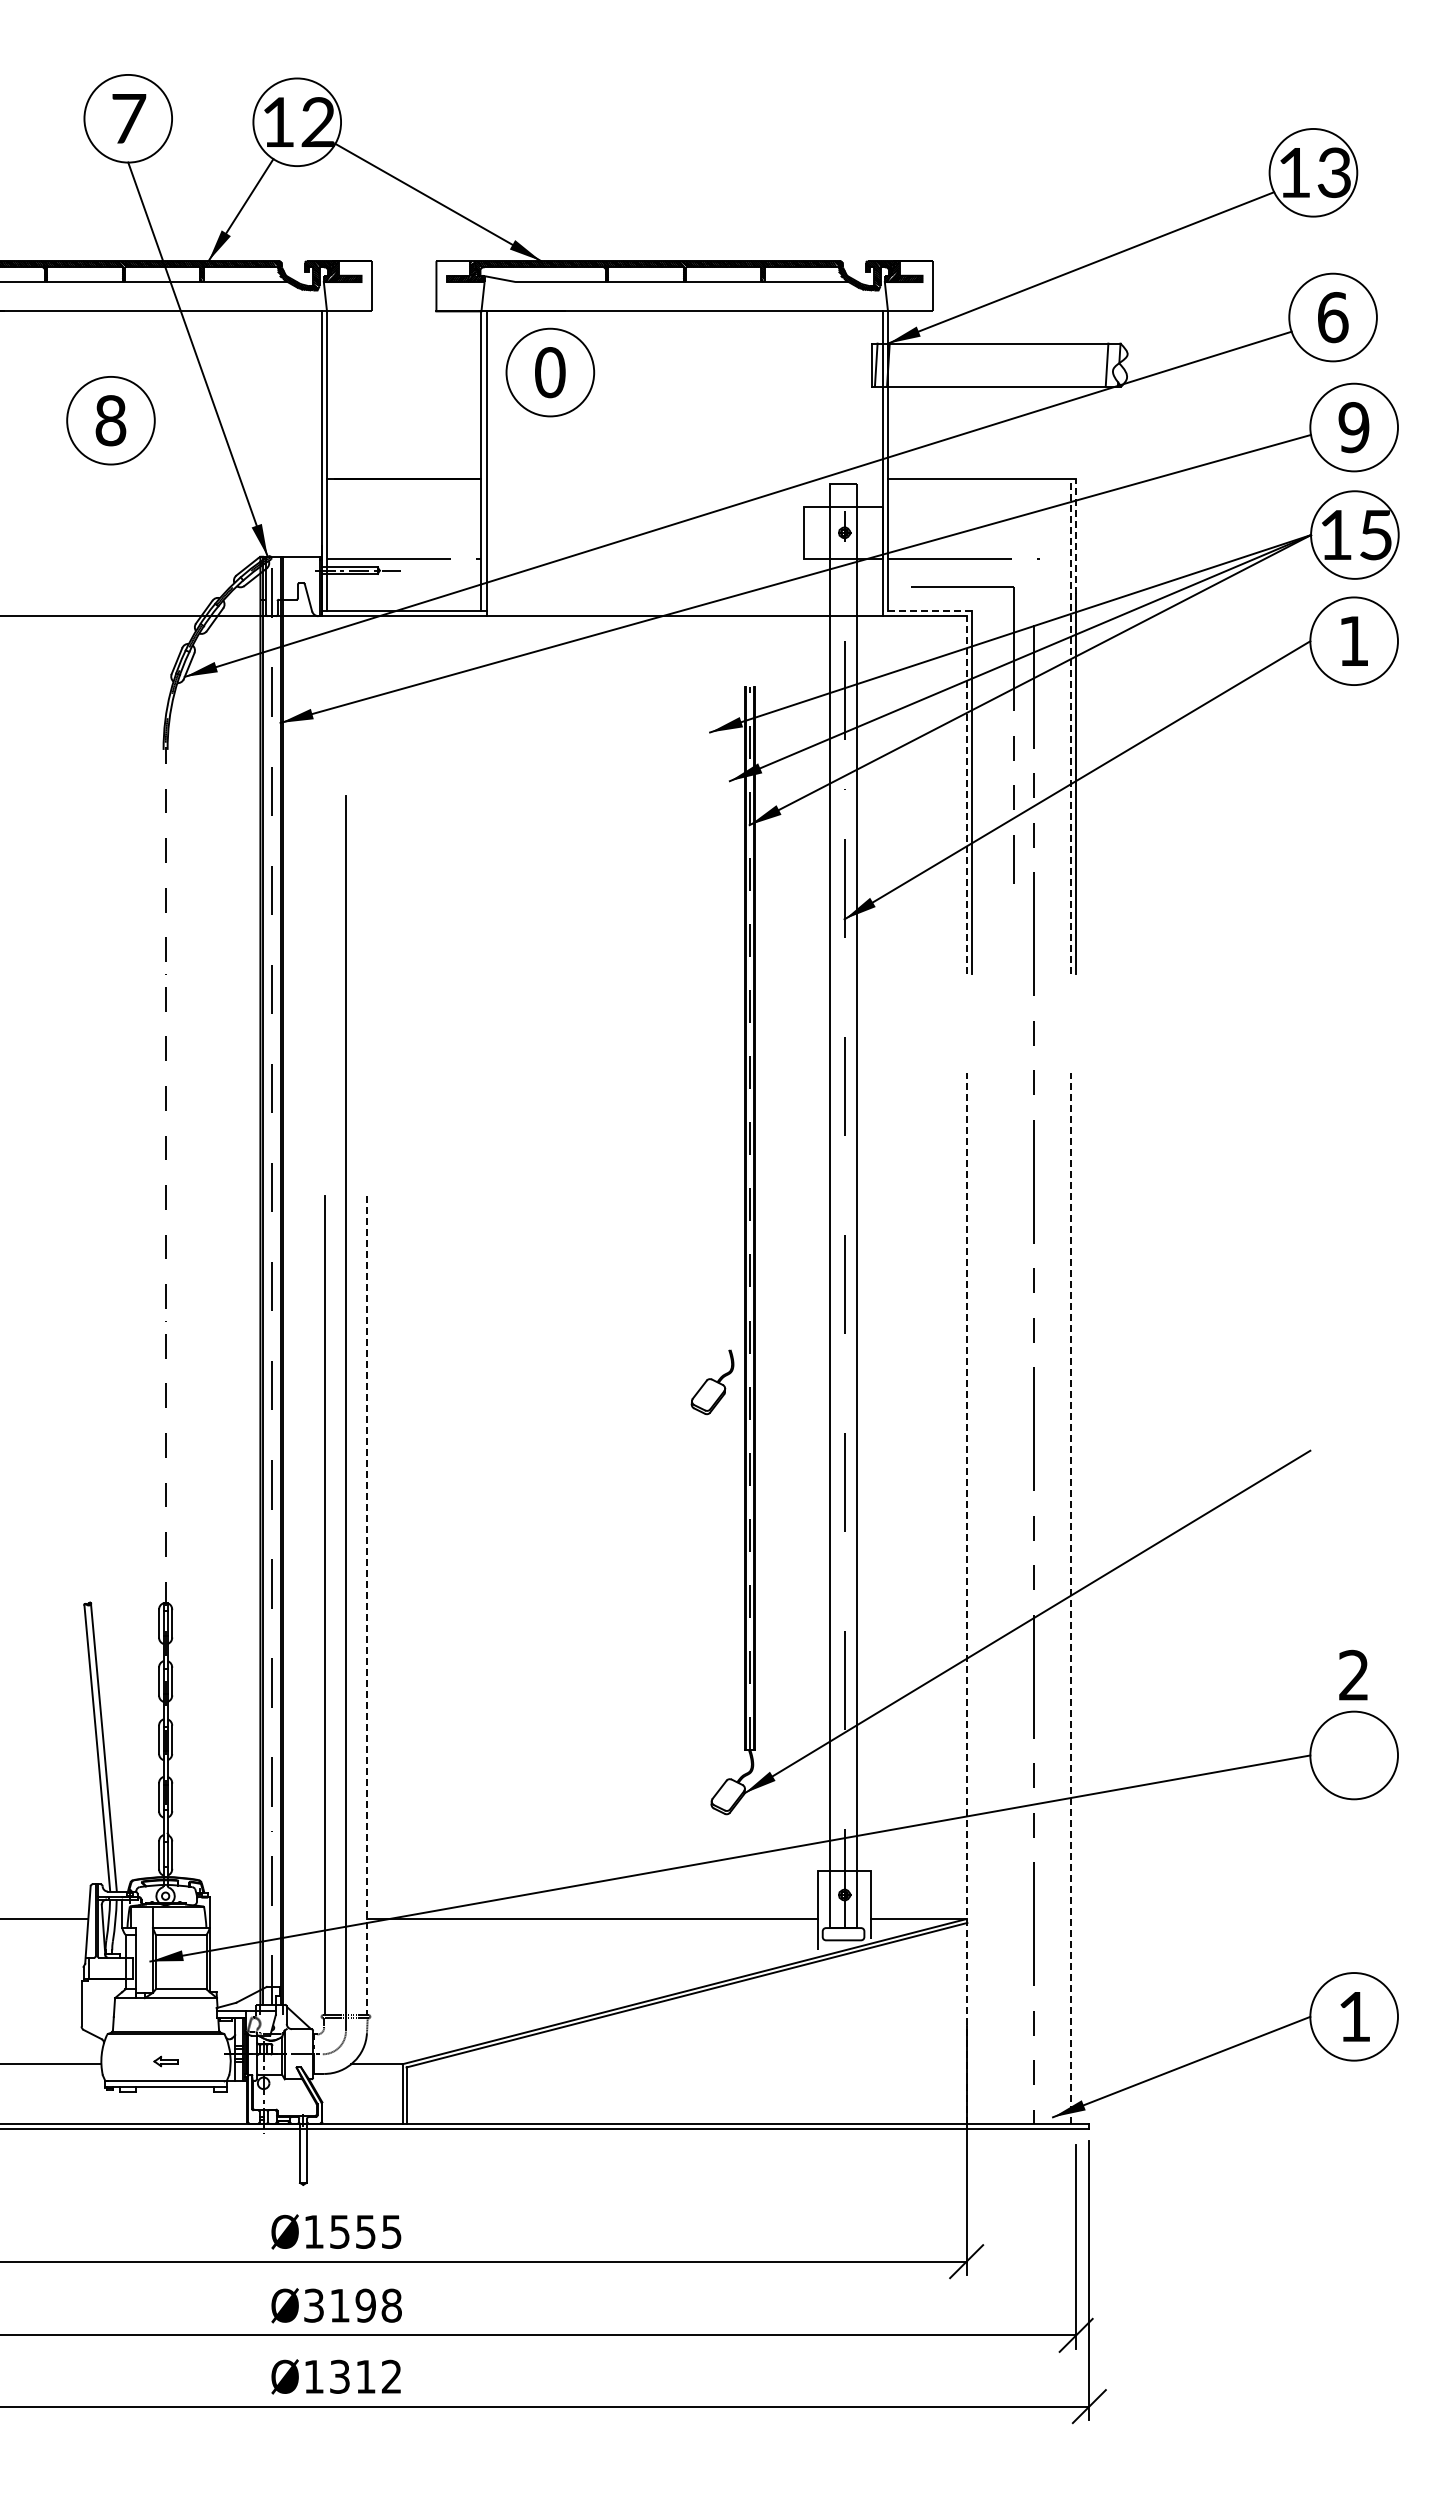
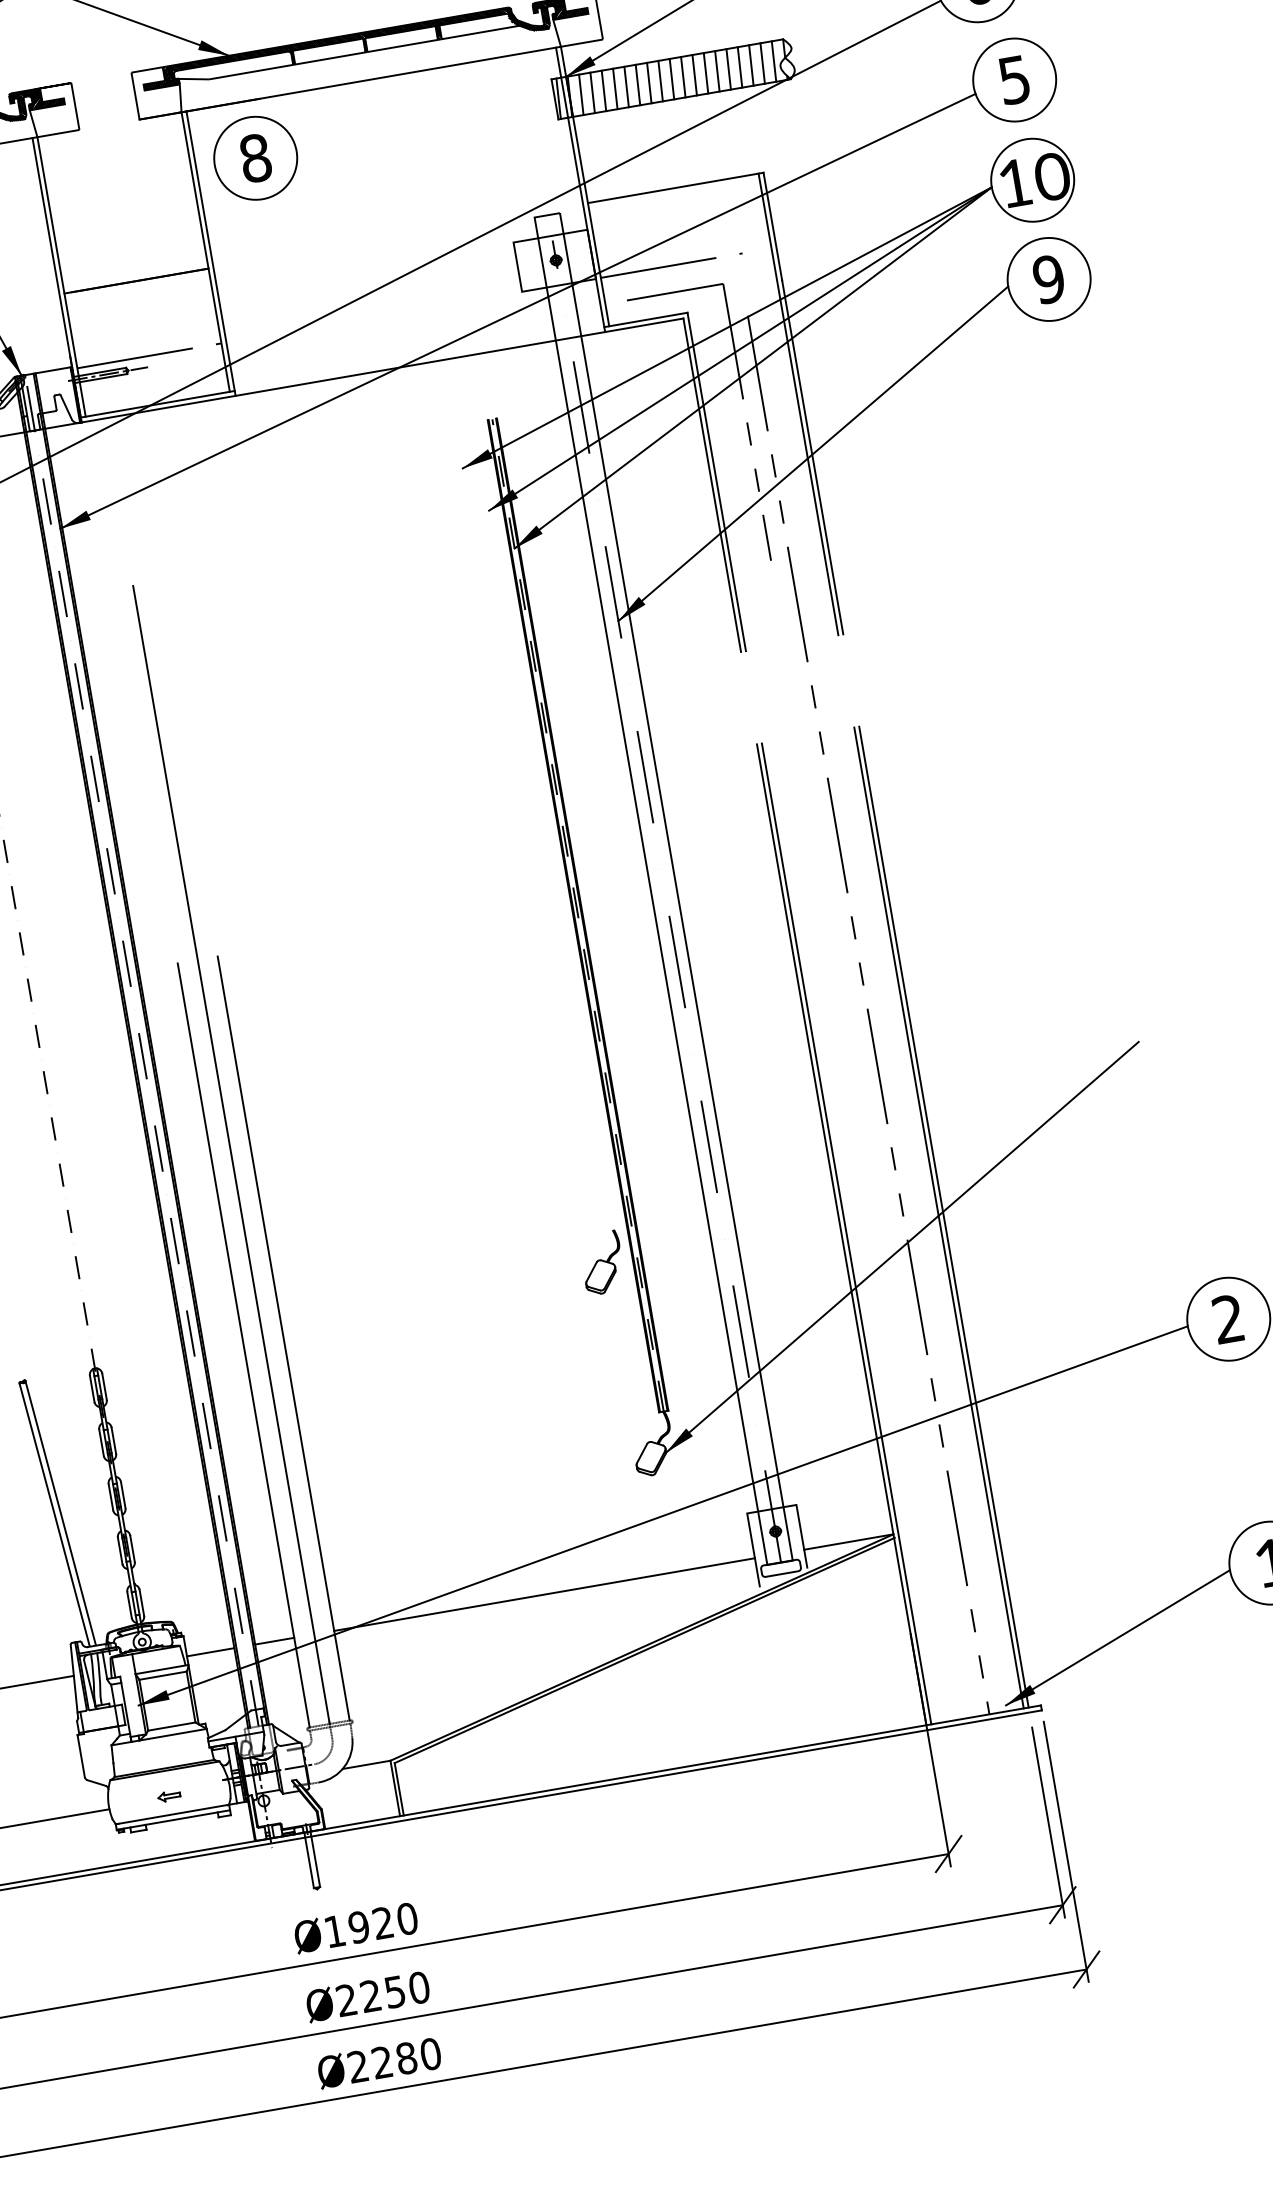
line: (900, 364) -> (581, 94), added
line: (912, 364) -> (592, 92), added
line: (924, 364) -> (603, 90), added
line: (936, 364) -> (614, 88), added
line: (948, 364) -> (625, 86), added
line: (960, 364) -> (637, 84), added
line: (973, 364) -> (649, 82), added
line: (985, 364) -> (660, 80), added
line: (997, 364) -> (671, 78), added
line: (1009, 364) -> (682, 76), added
line: (1021, 364) -> (694, 74), added
line: (1033, 364) -> (705, 72), added
line: (1046, 364) -> (717, 70), added
line: (1058, 364) -> (728, 68), added
line: (1070, 364) -> (739, 66), added
line: (1082, 364) -> (751, 64), added
line: (1094, 364) -> (762, 63), added
text: (550, 372) -> (255, 158), 0 -> 8
text: (1353, 427) -> (1014, 80), 9 -> 5
text: (1376, 534) -> (1052, 176), 15 -> 10
line: (1076, 536) -> (773, 226), dashed -> solid
line: (927, 610) -> (646, 319), dashed -> solid
text: (1353, 640) -> (1048, 278), 1 -> 9
line: (1070, 725) -> (797, 403), dashed -> solid
line: (966, 794) -> (712, 484), dashed -> solid
part: (712, 1382) -> (602, 1263), moved
line: (971, 1597) -> (846, 1233), added
line: (1076, 1597) -> (944, 1216), added
line: (966, 1598) -> (841, 1235), dashed -> solid
line: (1070, 1598) -> (938, 1218), dashed -> solid
line: (367, 1606) -> (283, 1339), dashed -> solid
text: (1353, 1674) -> (1227, 1318), moved
line: (234, 1919) -> (210, 1652), added
line: (303, 1919) -> (274, 1641), added
text: (365, 2231) -> (382, 1922), Ø1555 -> Ø1920
text: (353, 2305) -> (383, 1993), Ø3198 -> Ø2250
text: (353, 2376) -> (395, 2060), Ø1312 -> Ø2280

